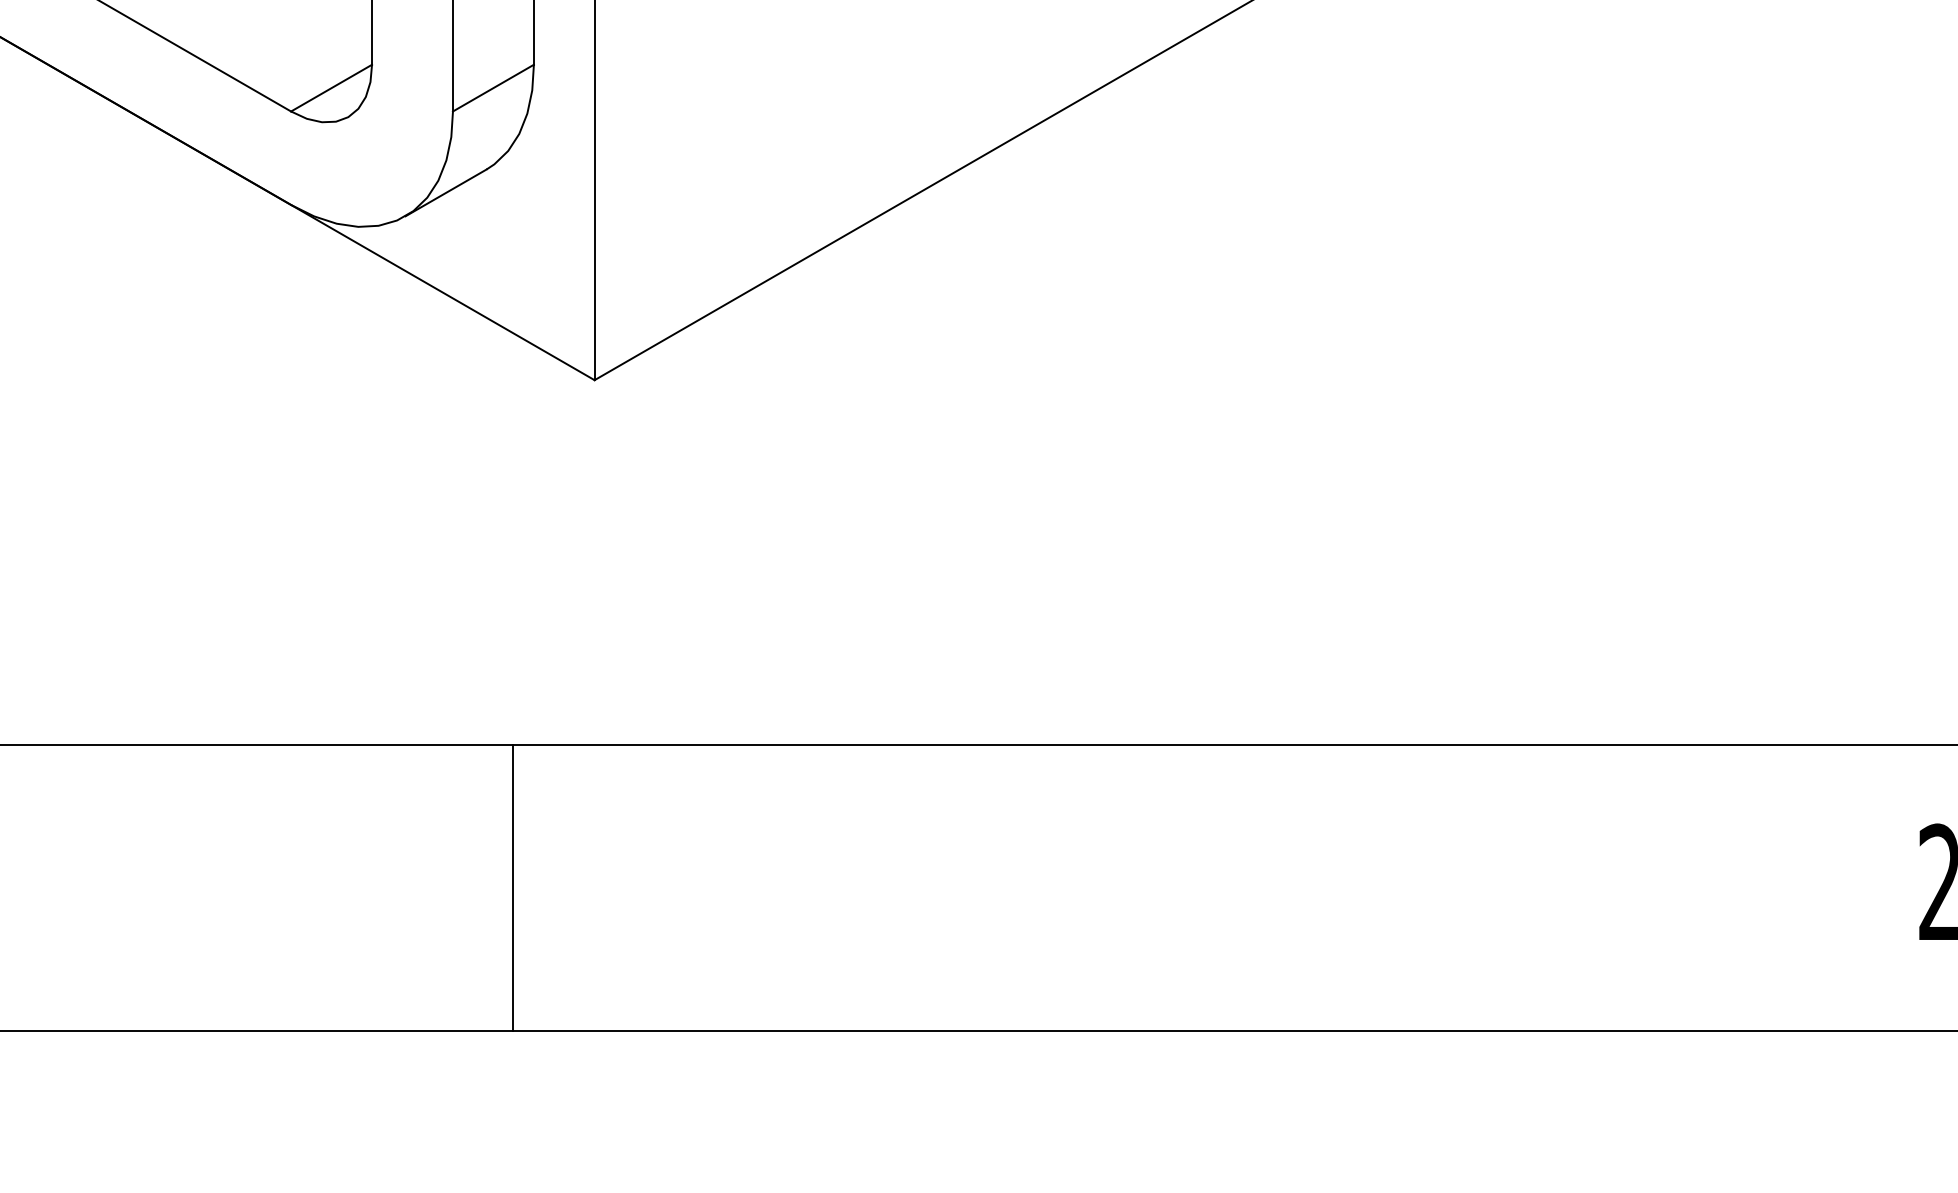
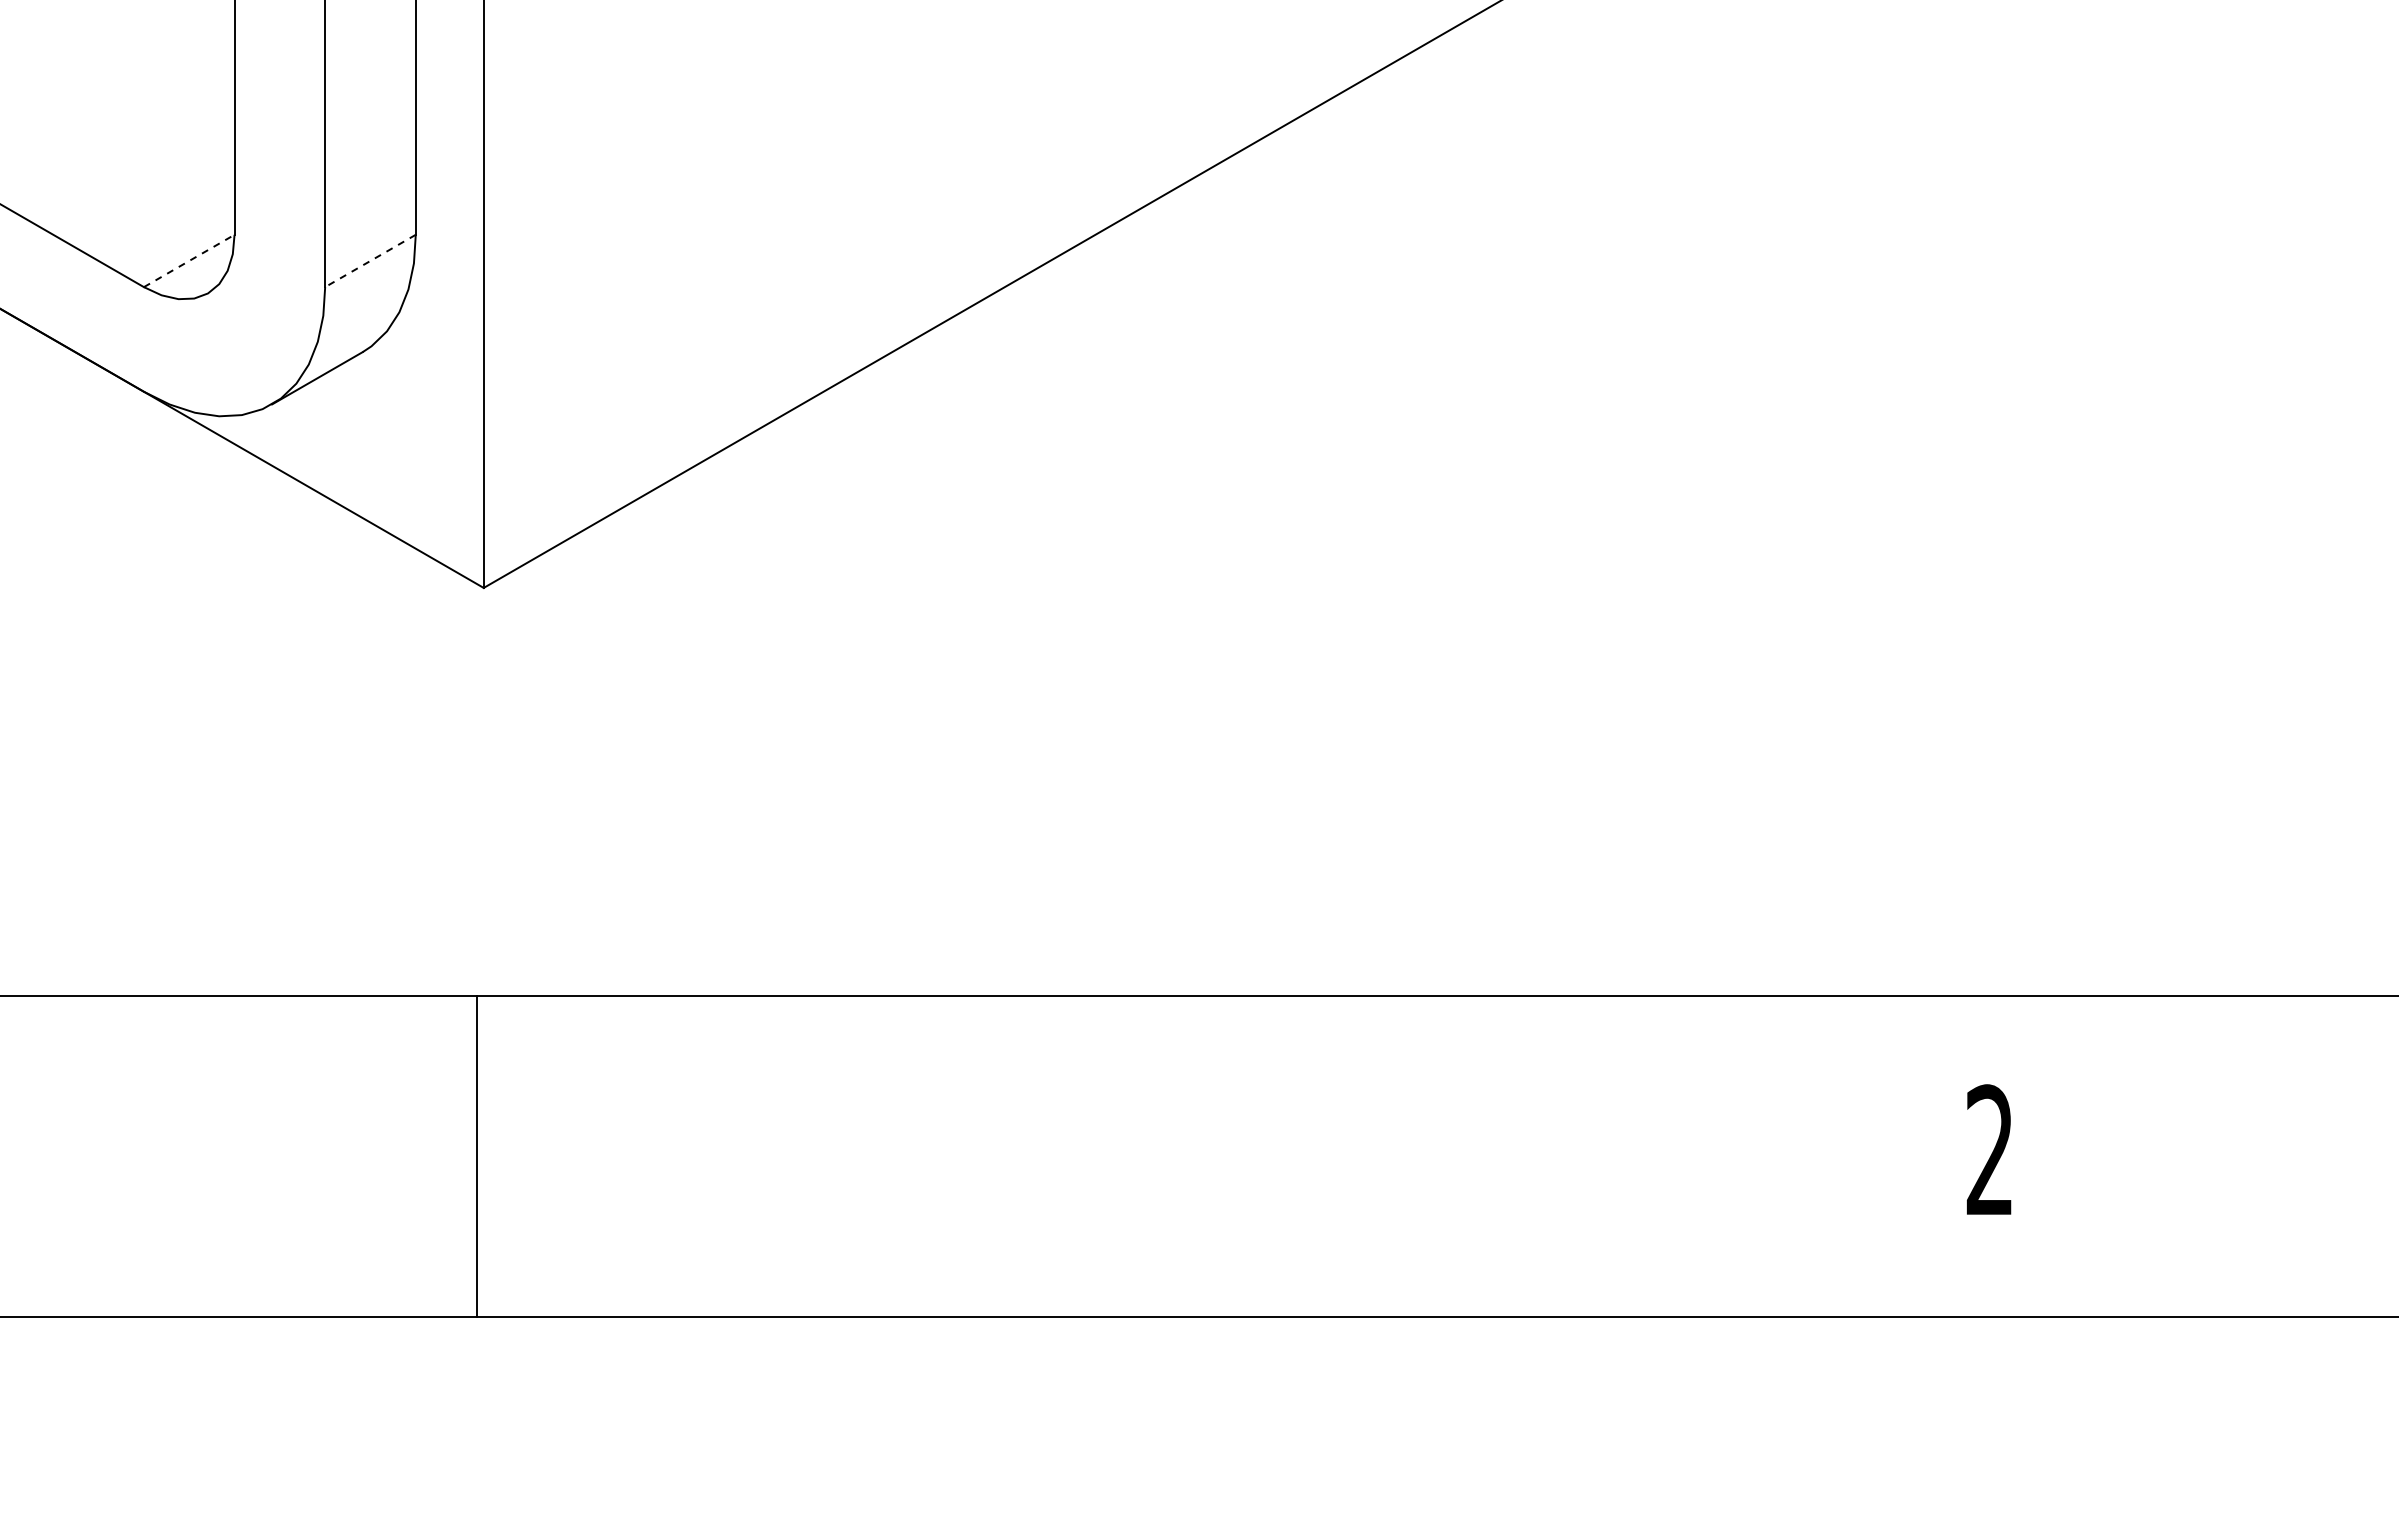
line: (331, 87) -> (189, 260), solid -> dashed
line: (493, 88) -> (370, 261), solid -> dashed
line: (513, 888) -> (476, 1156), moved

